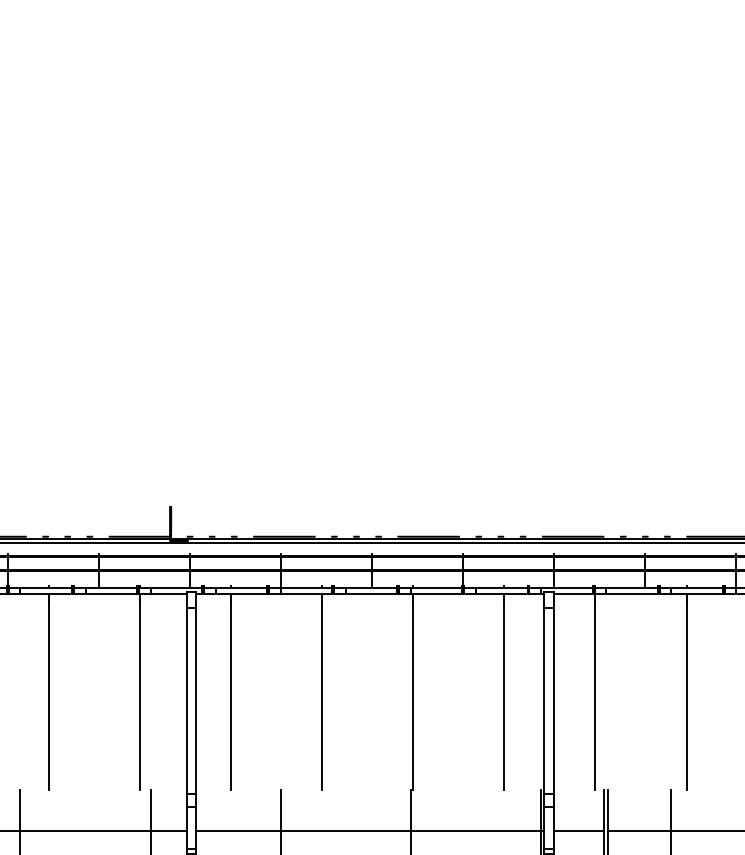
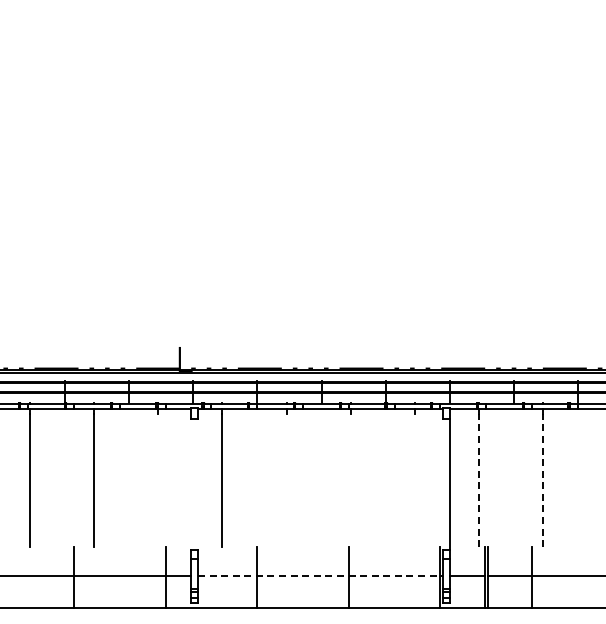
line: (140, 695) -> (158, 480), removed
line: (322, 695) -> (286, 480), removed
line: (413, 695) -> (350, 480), removed
line: (503, 695) -> (414, 480), removed
line: (594, 695) -> (478, 480), solid -> dashed
line: (687, 695) -> (543, 480), solid -> dashed
line: (187, 700) -> (191, 483), removed
line: (197, 700) -> (198, 483), removed
line: (545, 700) -> (443, 483), removed
line: (371, 830) -> (321, 575), solid -> dashed

